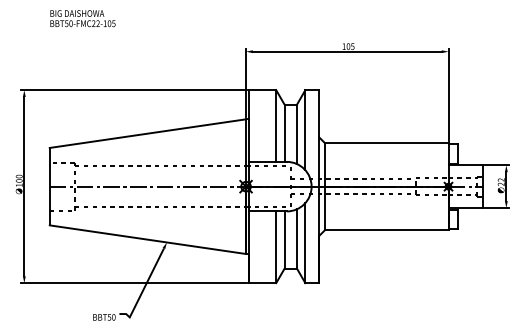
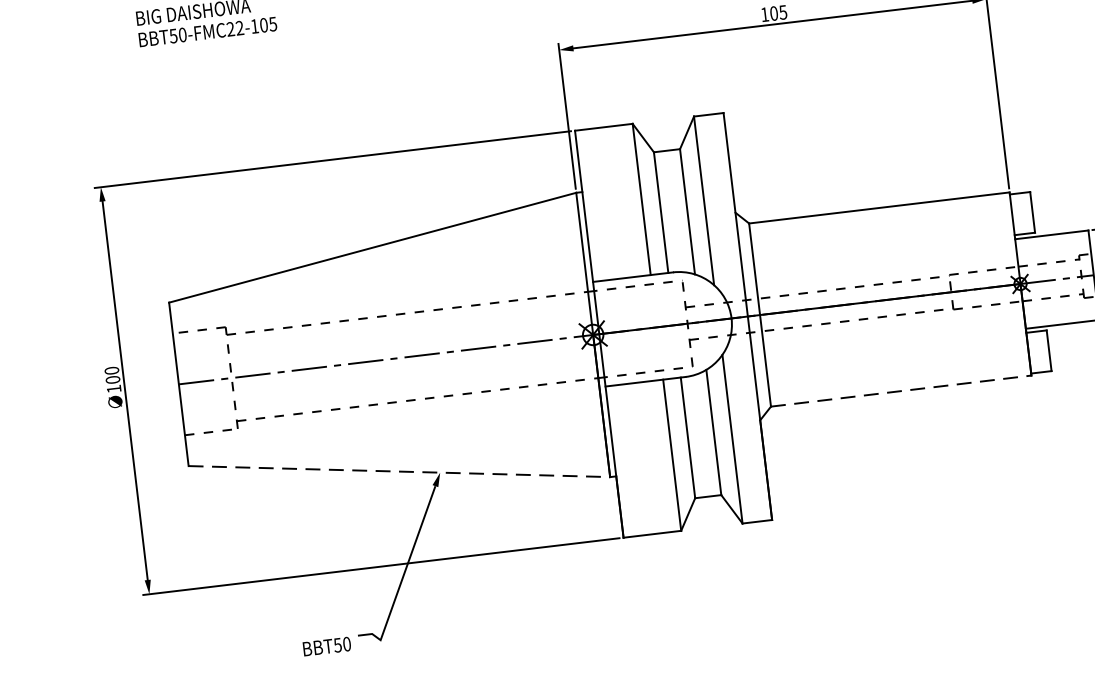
line: (386, 230) -> (900, 392), solid -> dashed
line: (148, 239) -> (400, 471), solid -> dashed

